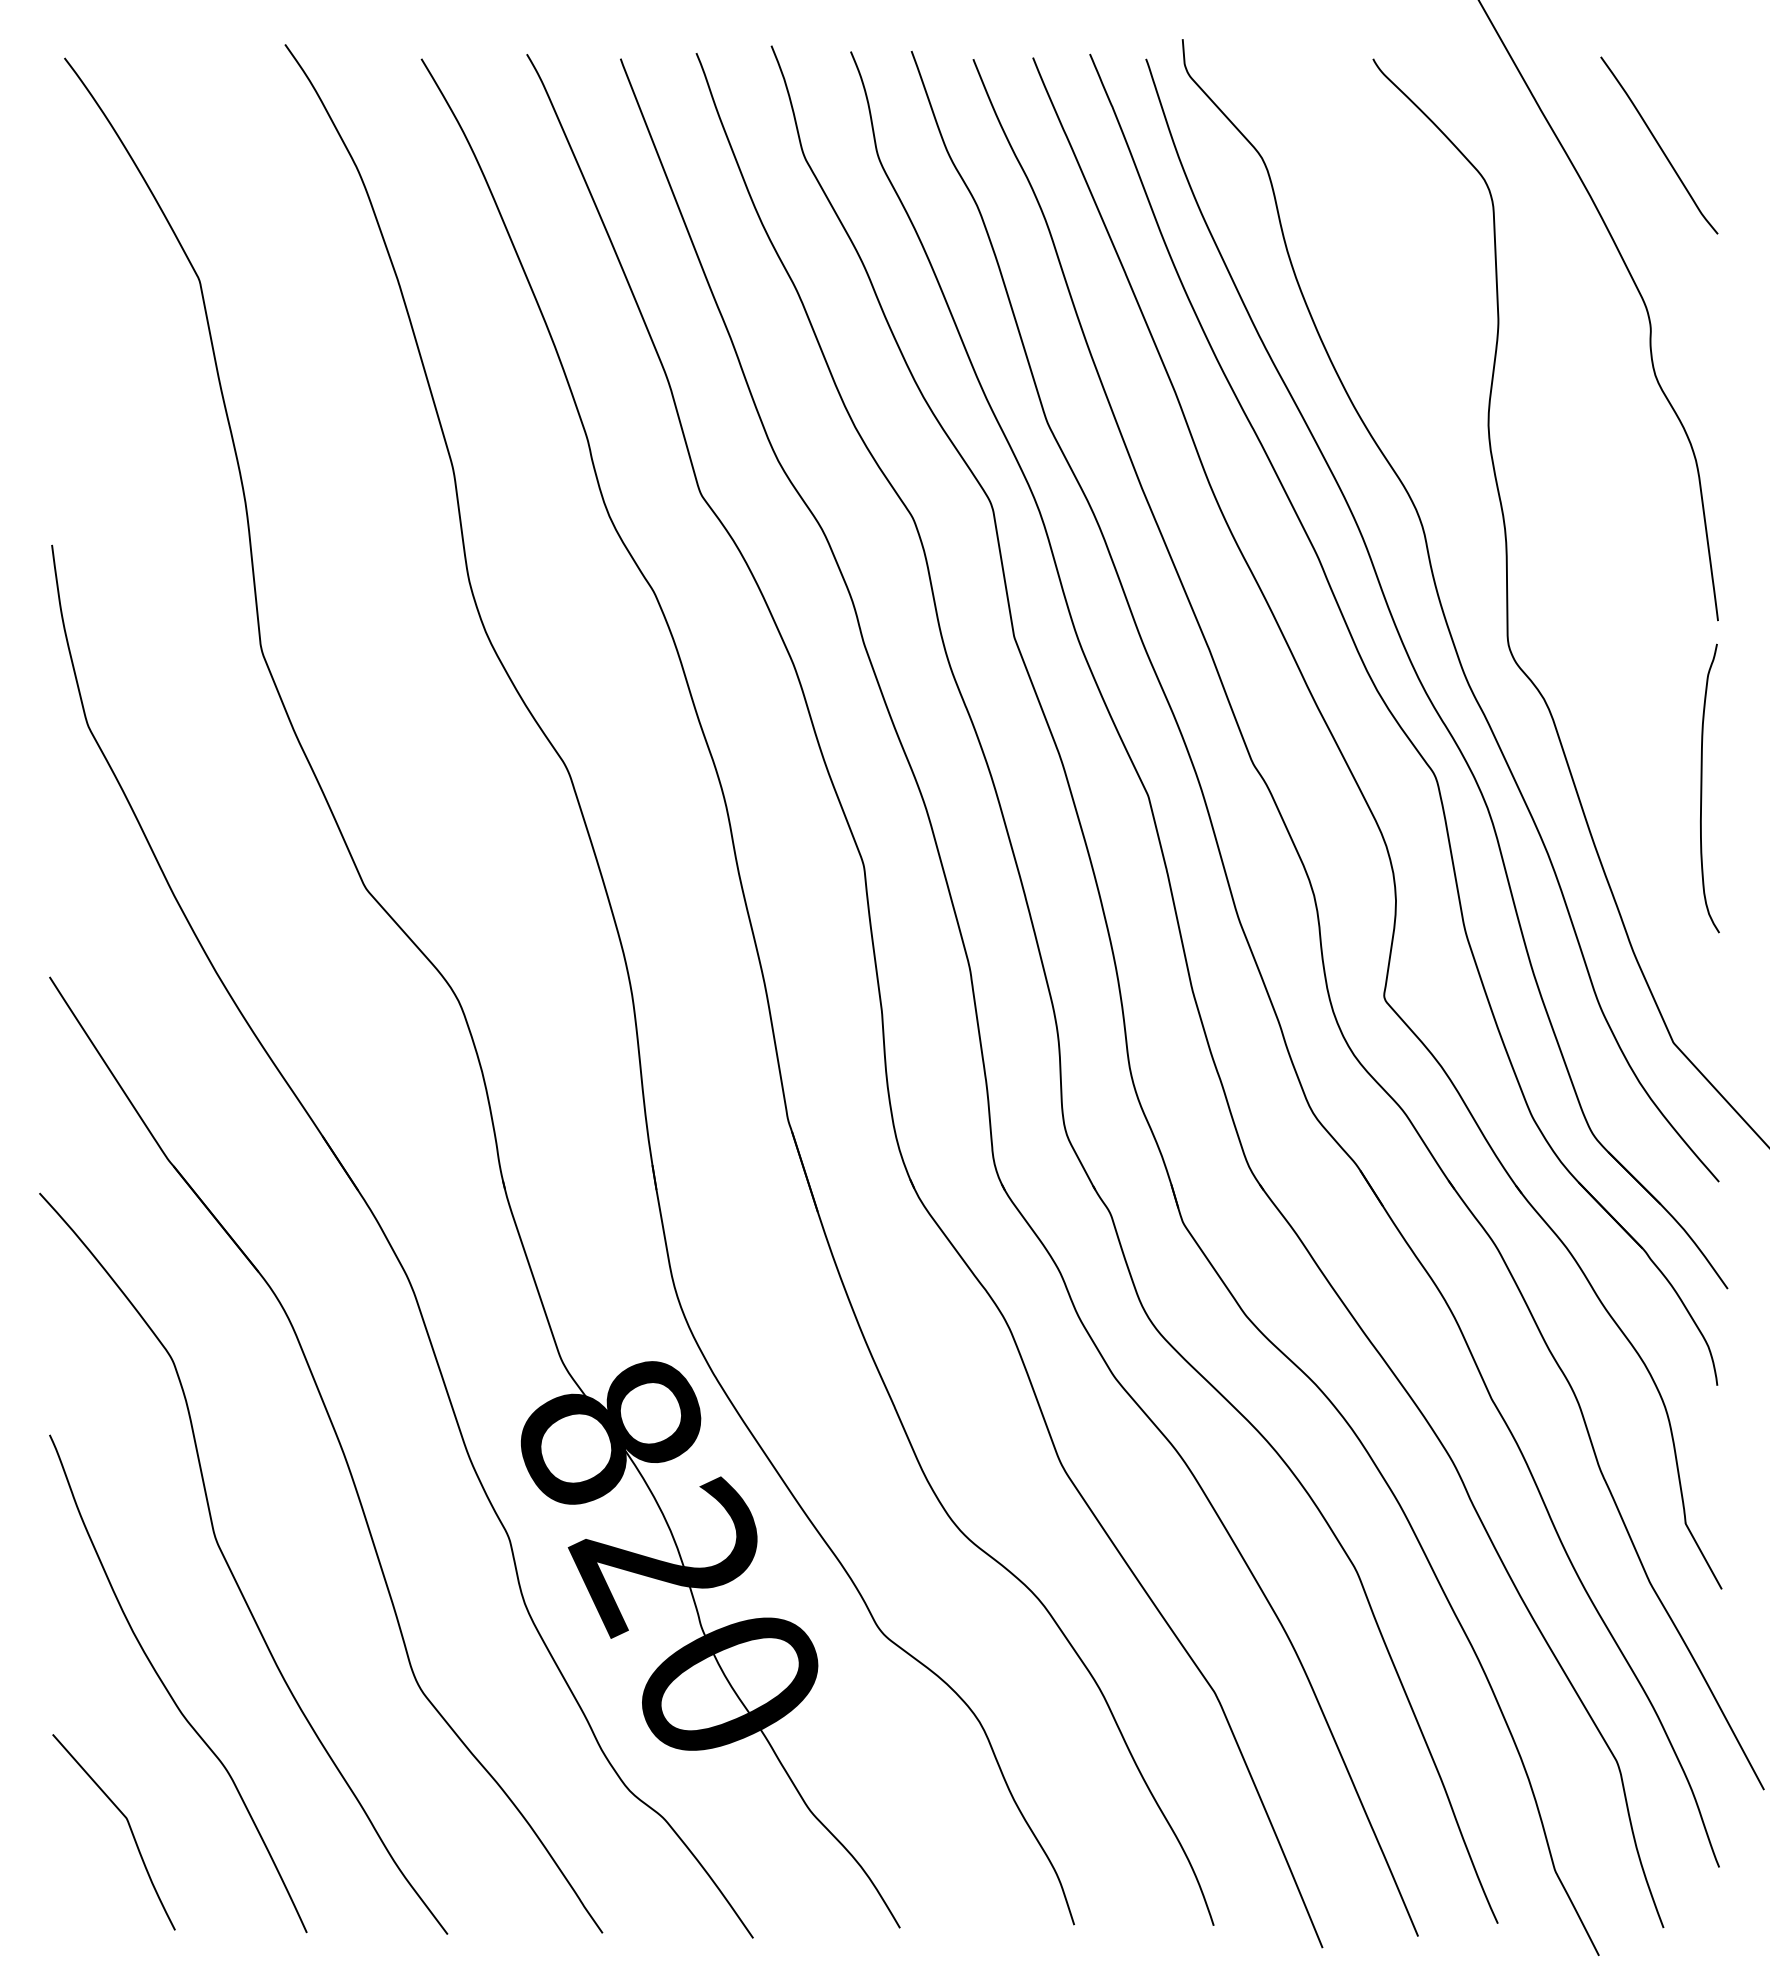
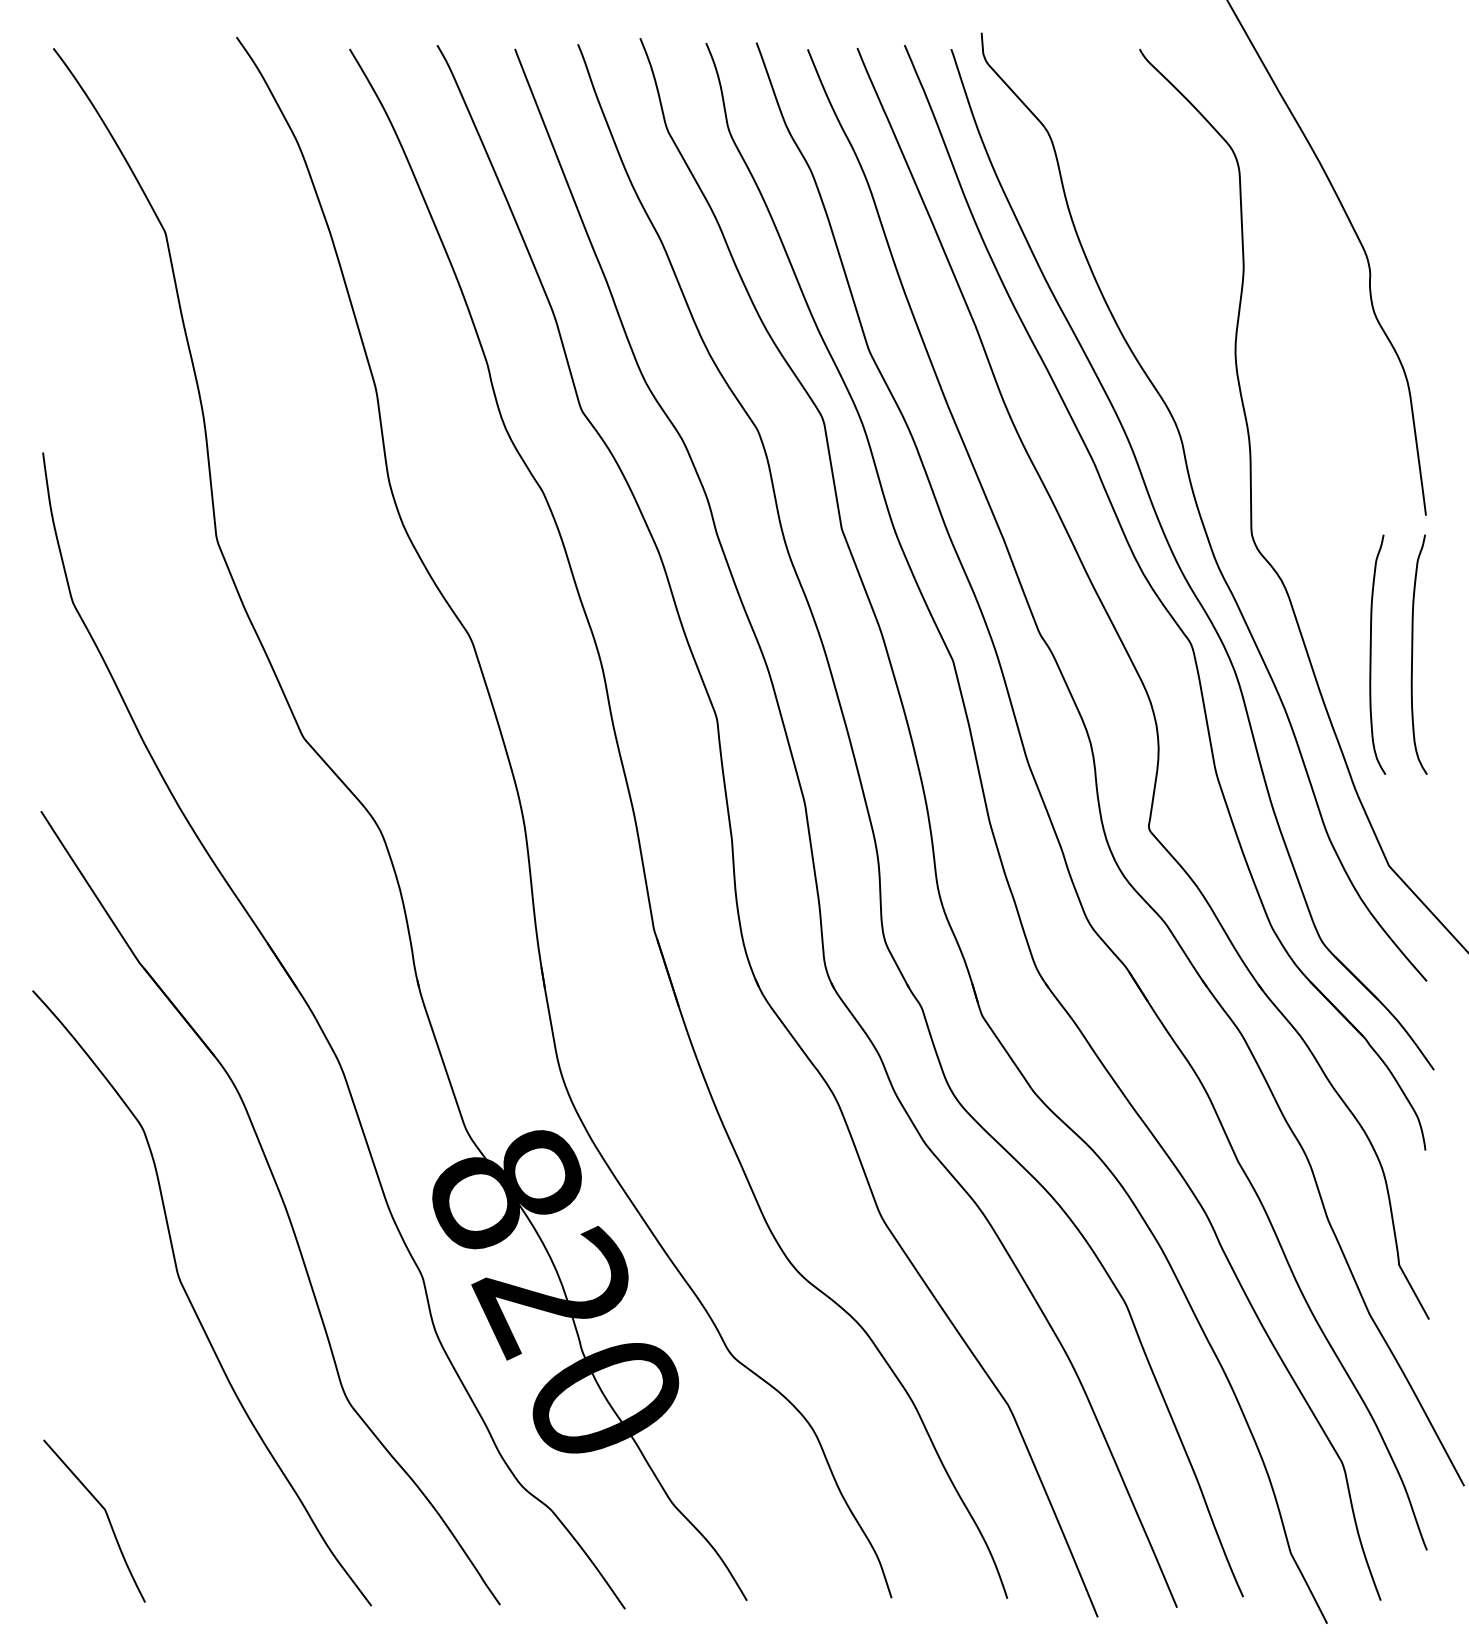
curve: (1659, 145) -> (1377, 120), removed
curve: (1652, 788) -> (1371, 654), added
curve: (167, 1688) -> (138, 1401), removed

